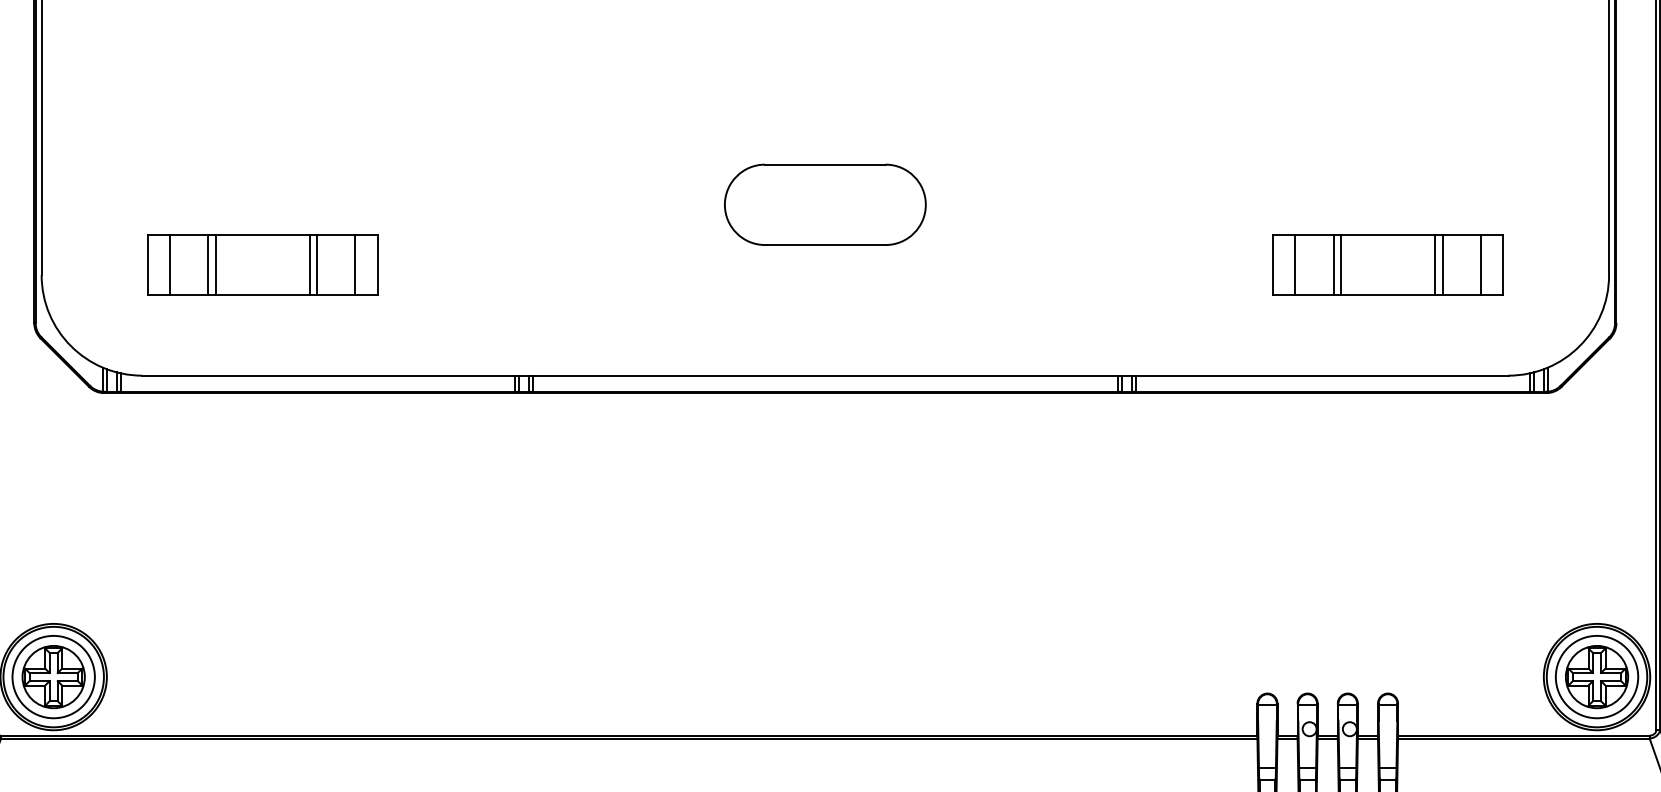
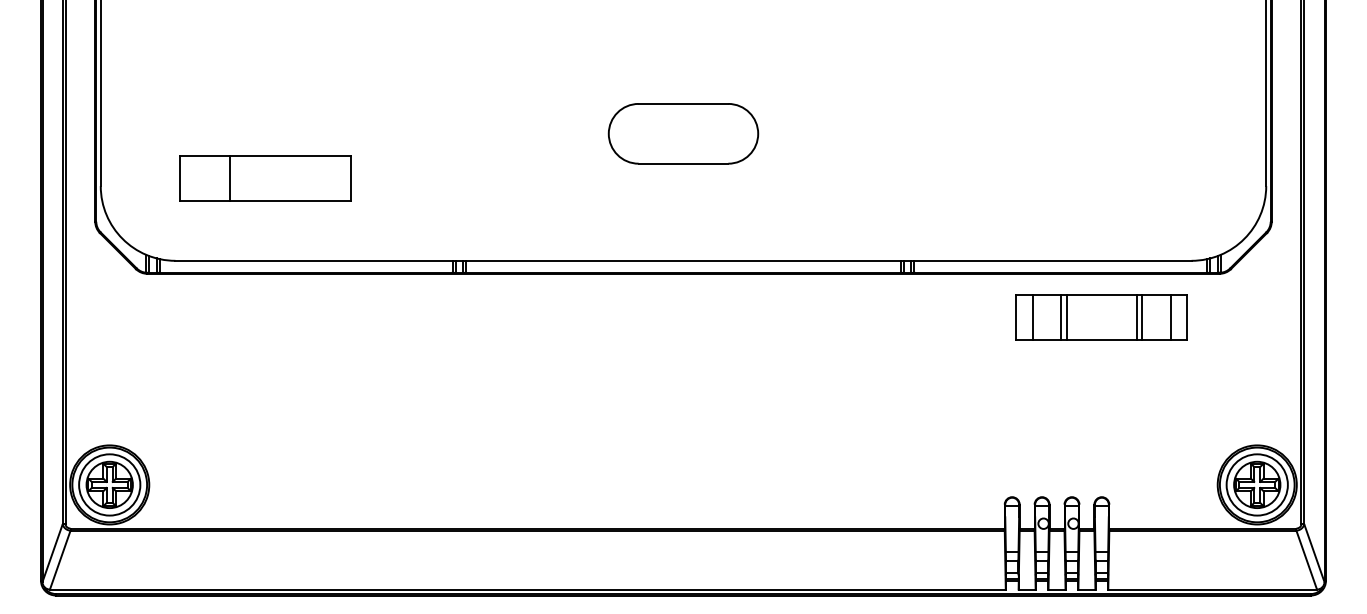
line: (170, 264) -> (196, 178), removed
line: (208, 264) -> (224, 178), removed
line: (310, 264) -> (300, 178), removed
line: (316, 264) -> (305, 178), removed
line: (355, 264) -> (334, 178), removed
part: (1387, 264) -> (1101, 317), moved

